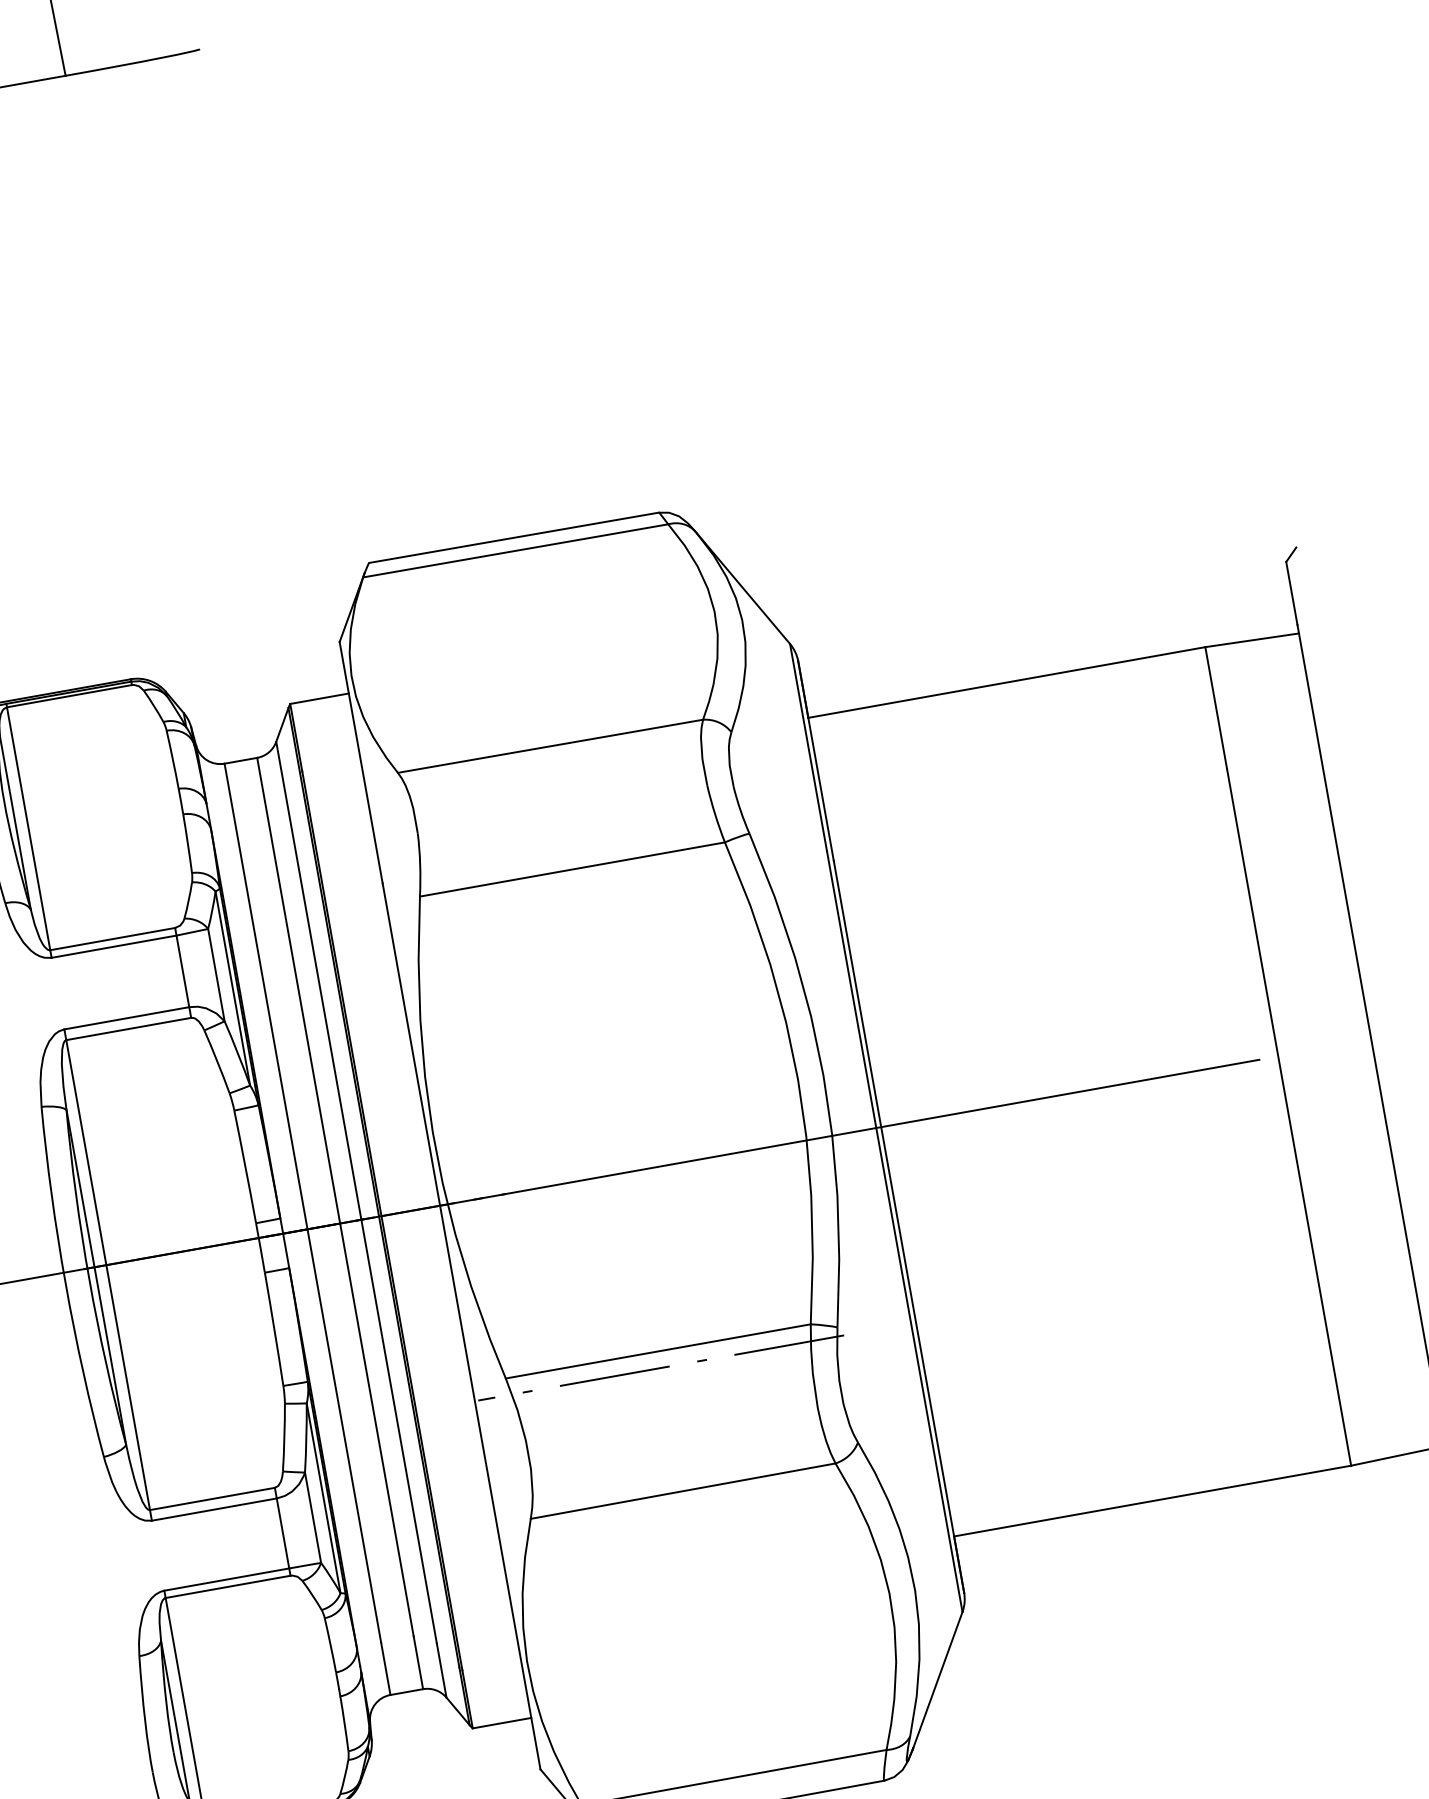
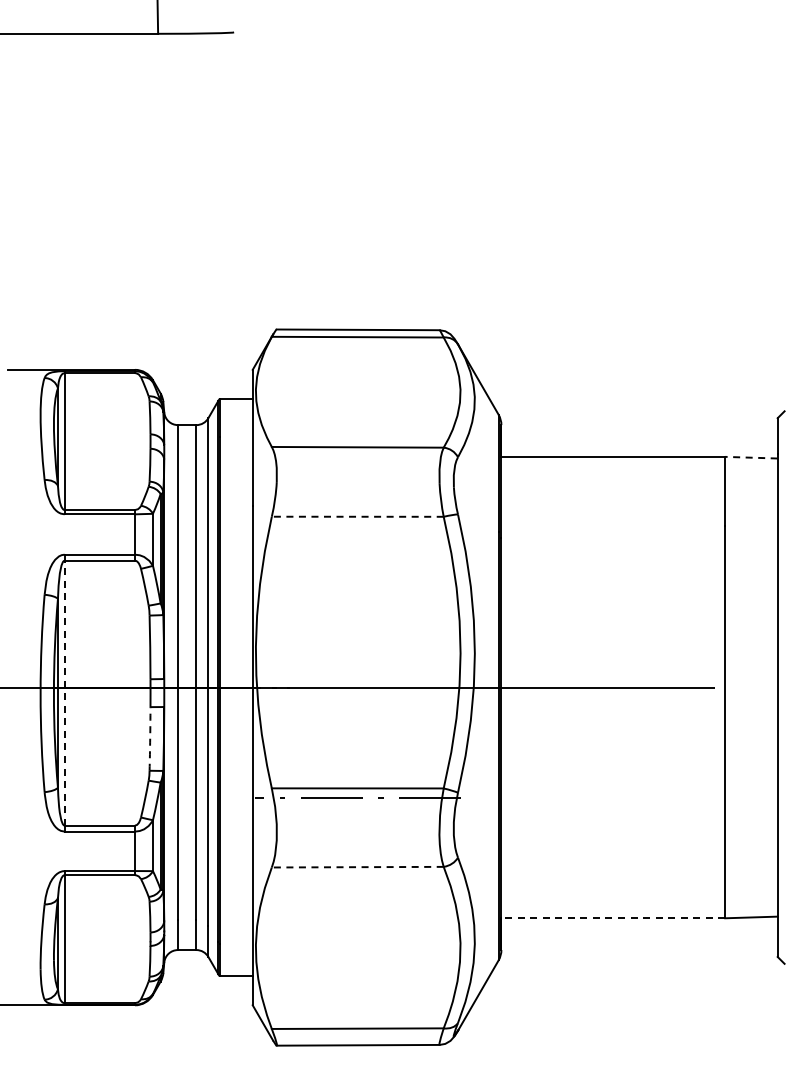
line: (1250, 640) -> (750, 457), solid -> dashed
line: (571, 869) -> (357, 516), solid -> dashed
line: (107, 1273) -> (64, 692), solid -> dashed
arc: (274, 1328) -> (150, 738), solid -> dashed
line: (682, 1491) -> (357, 867), solid -> dashed
line: (1153, 1501) -> (613, 918), solid -> dashed

